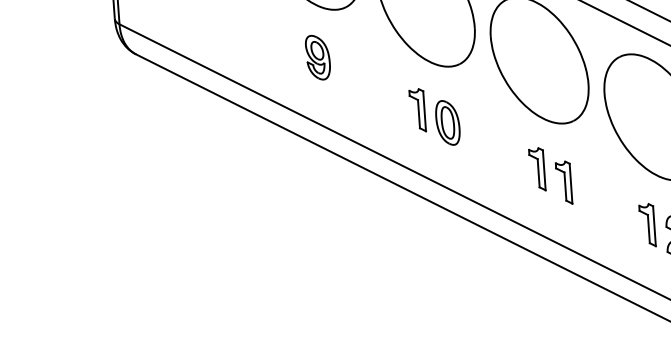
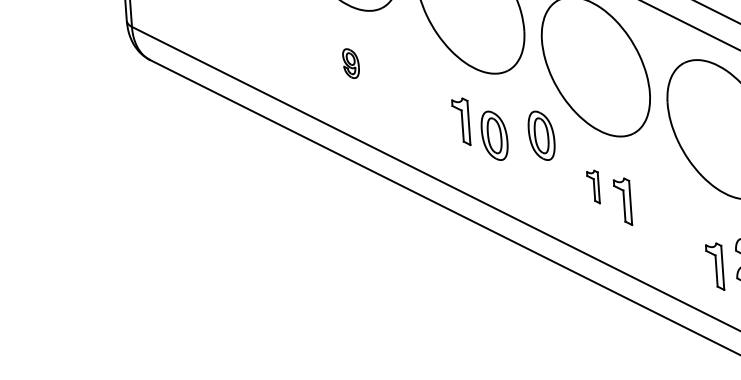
part: (317, 57) -> (350, 63), size x0.6
part: (490, 122) -> (541, 135), added
part: (537, 168) -> (593, 186), size x0.7
part: (647, 224) -> (715, 266), moved

